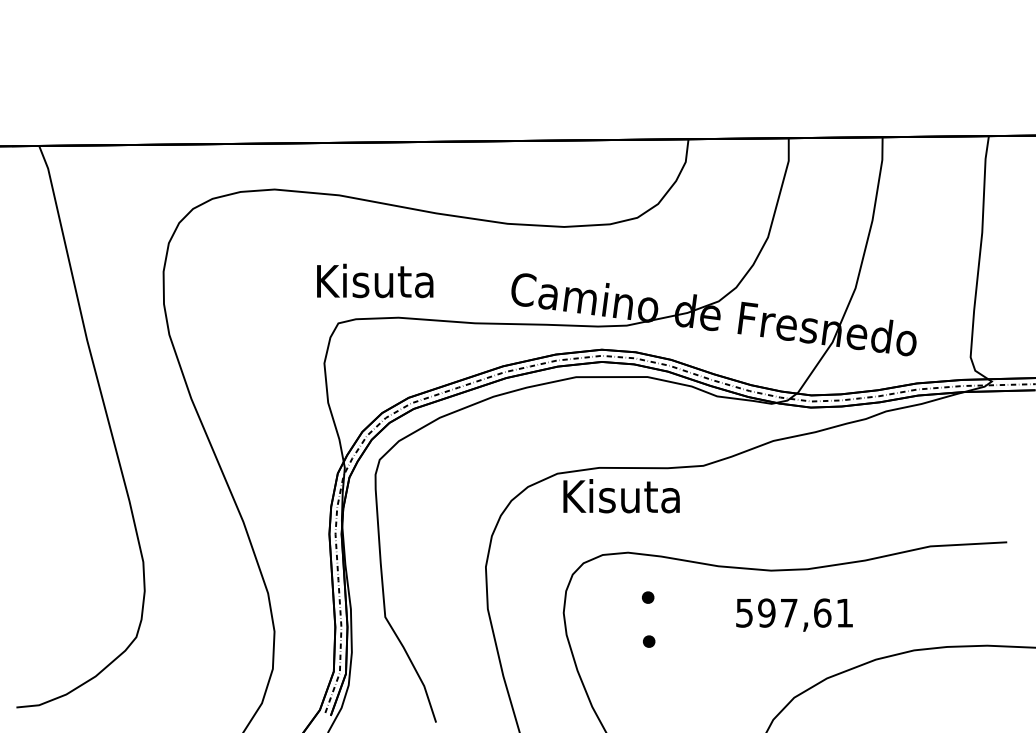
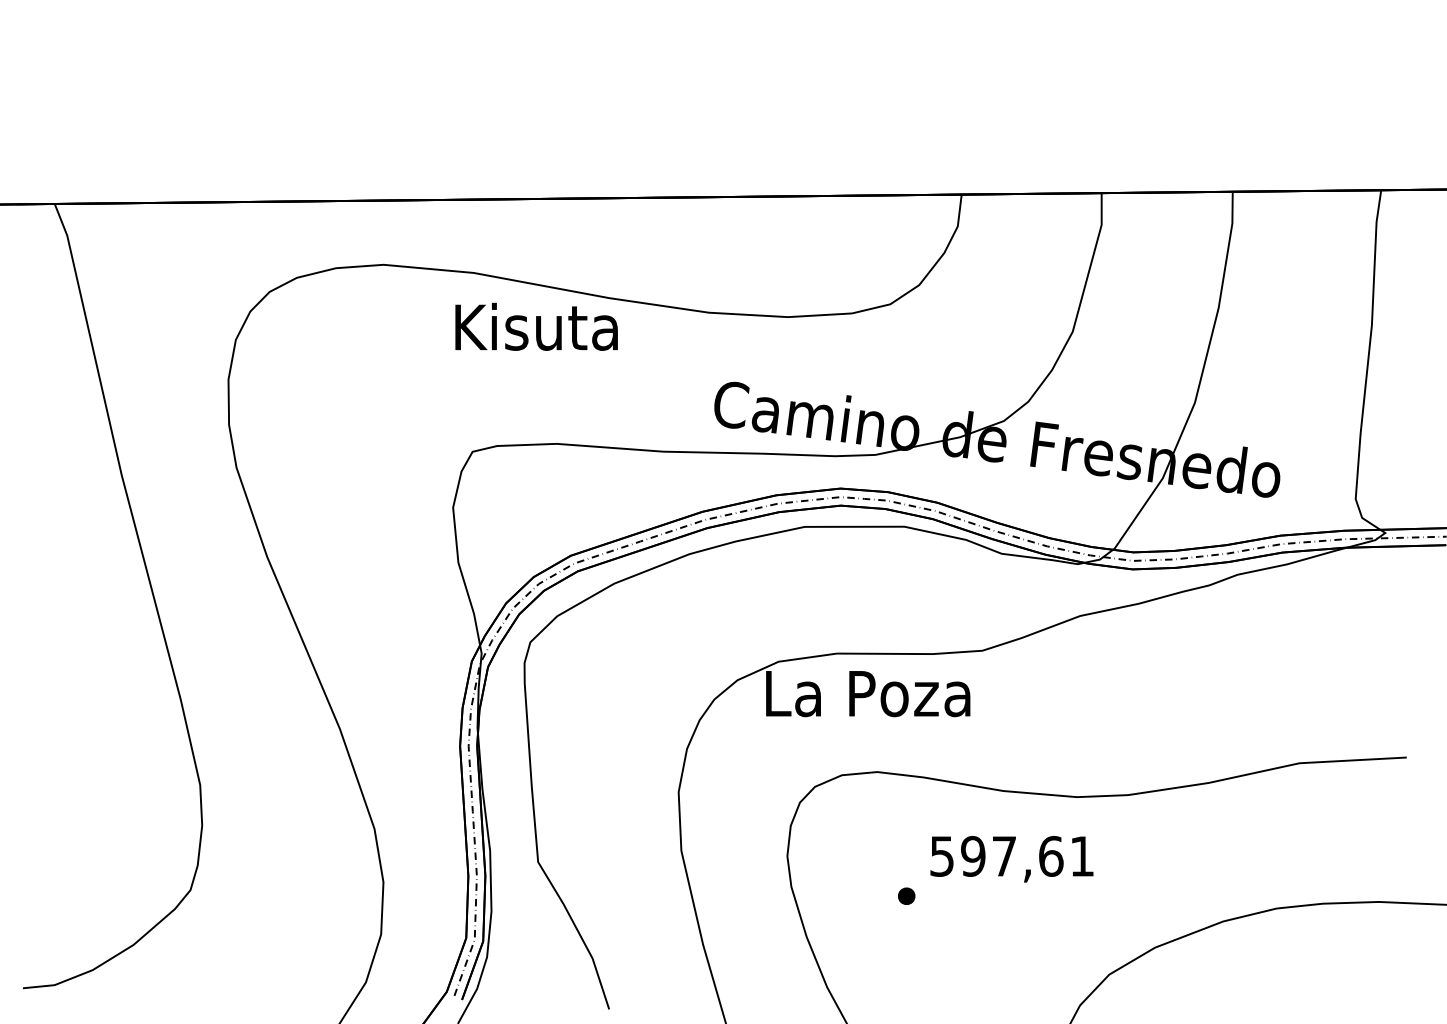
text: (375, 280) -> (537, 326), moved
text: (621, 496) -> (868, 693), Kisuta -> La Poza
part: (648, 597) -> (905, 834), removed
text: (794, 614) -> (1011, 858), moved

